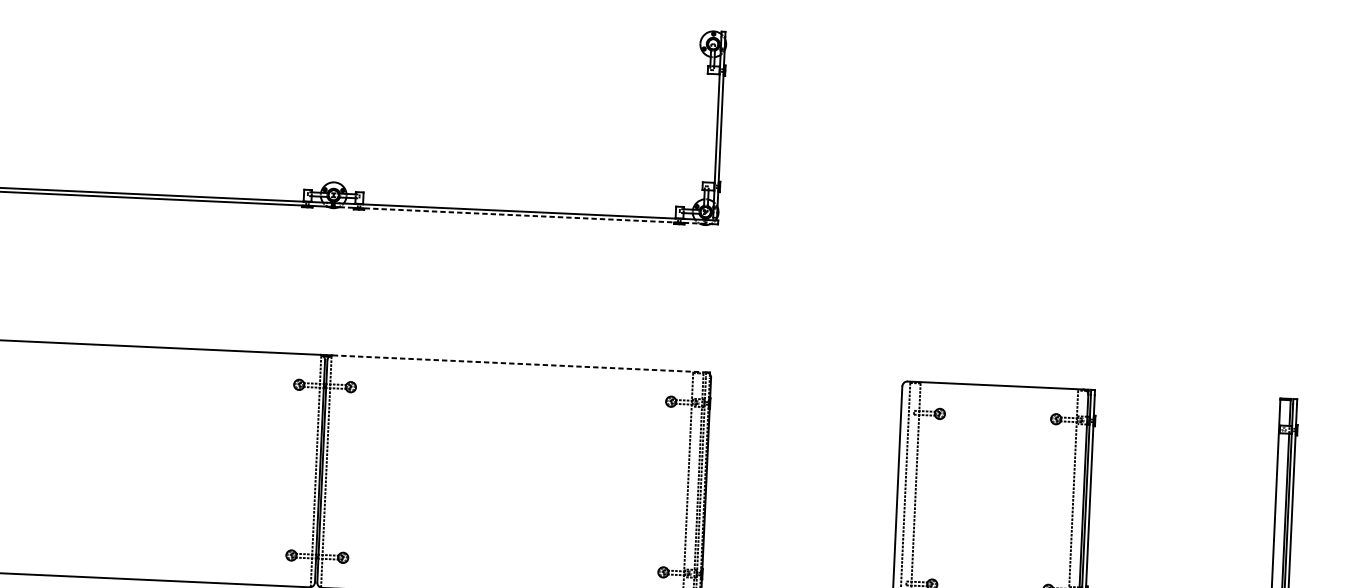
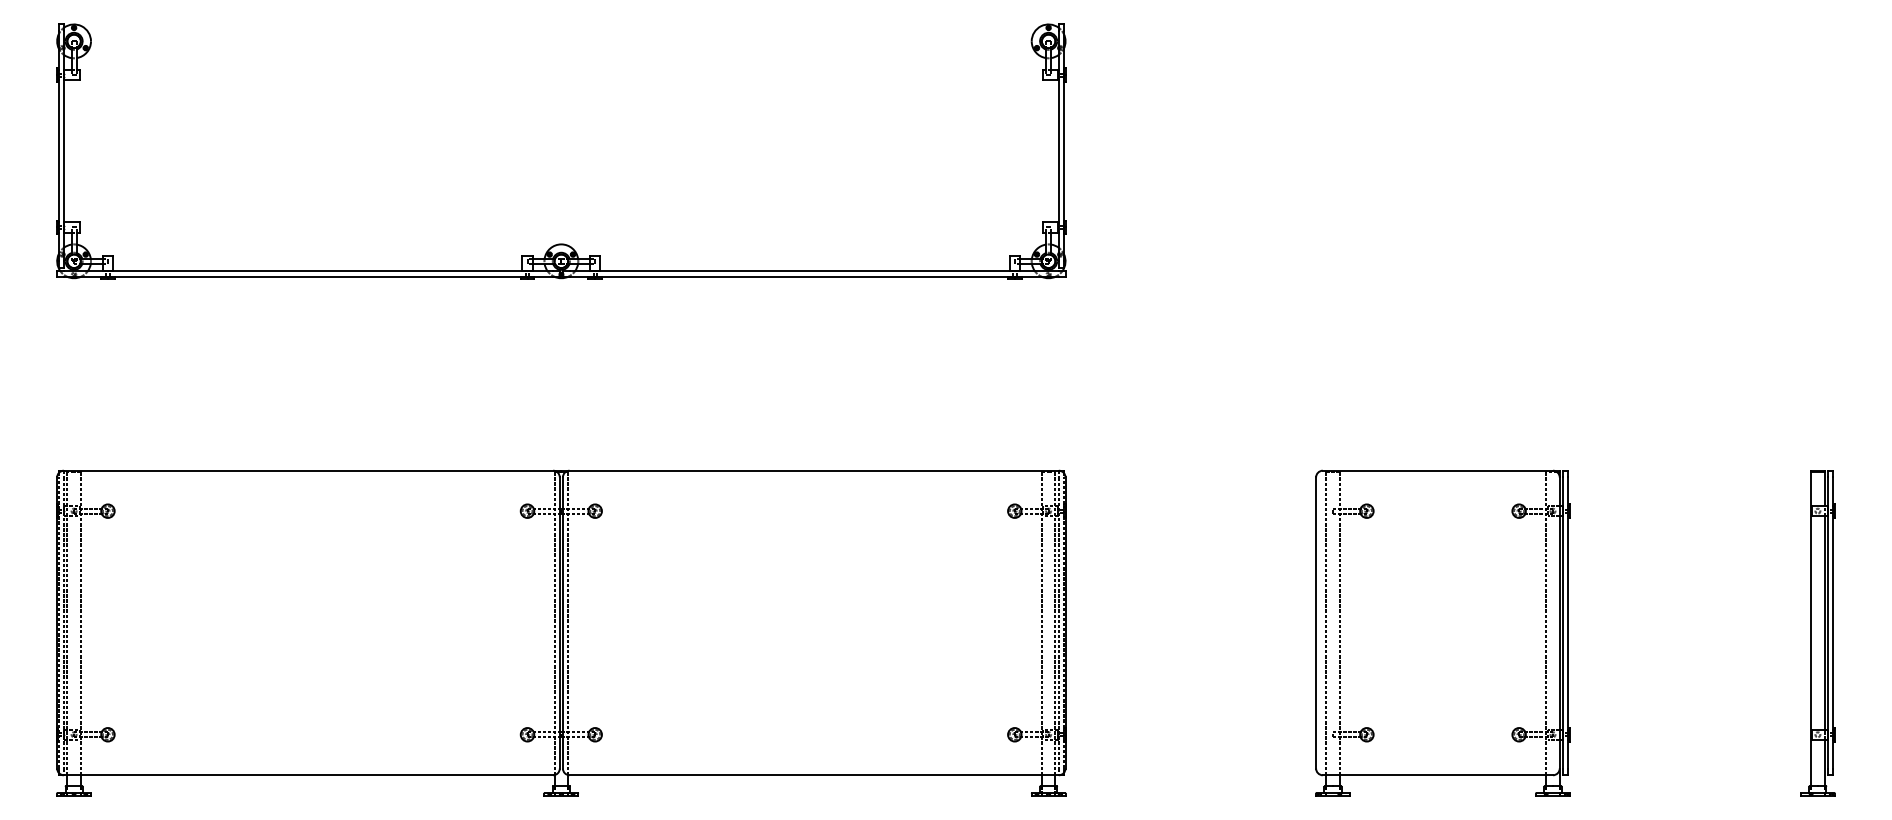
line: (526, 215) -> (814, 276), dashed -> solid
line: (519, 363) -> (814, 470), dashed -> solid

